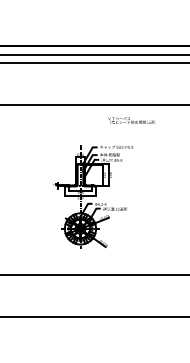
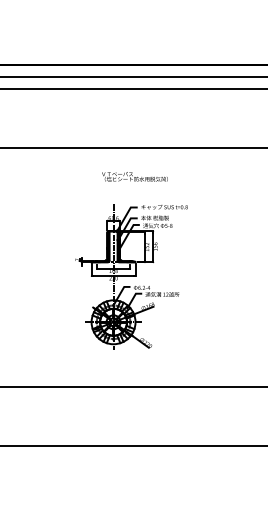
text: (131, 120) -> (134, 176), moved

